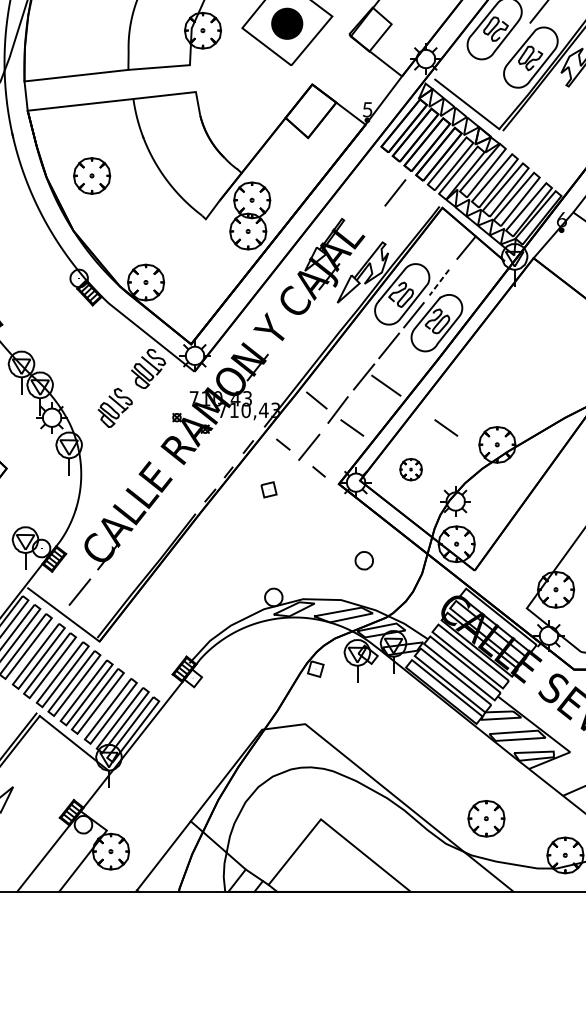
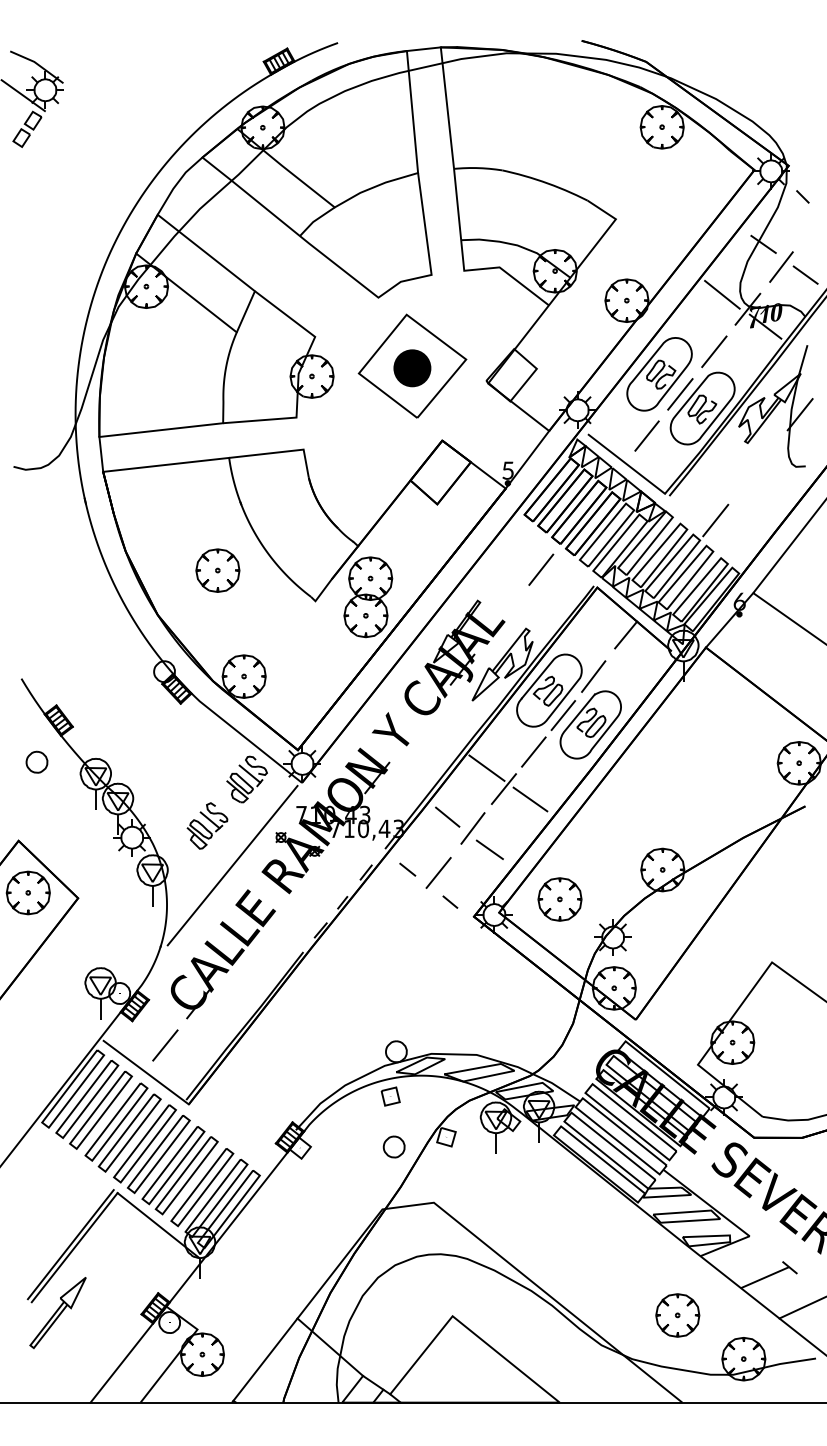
line: (512, 45) -> (680, 394), added
line: (483, 80) -> (646, 435), added
line: (541, 151) -> (715, 520), added
part: (91, 175) -> (217, 570), moved
line: (439, 283) -> (593, 677), dashed -> solid
line: (349, 358) -> (486, 767), added
line: (445, 427) -> (601, 849), removed
line: (136, 441) -> (232, 865), added
part: (410, 469) -> (559, 899), size x1.67
part: (268, 489) -> (390, 1096), moved
part: (363, 560) -> (393, 1146), moved
part: (486, 818) -> (677, 1315), moved

